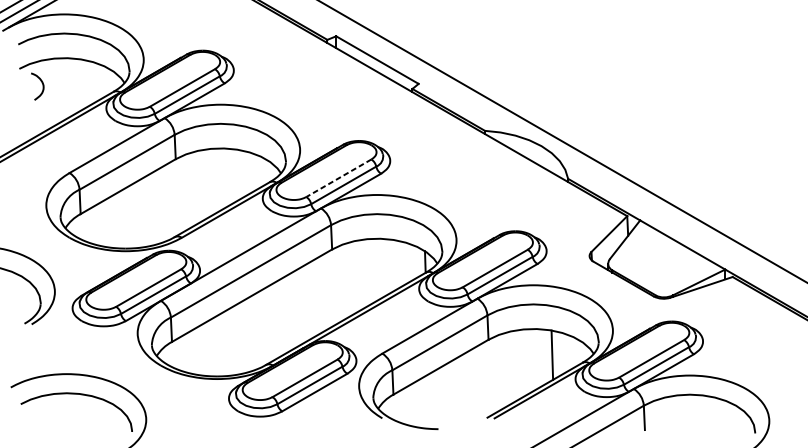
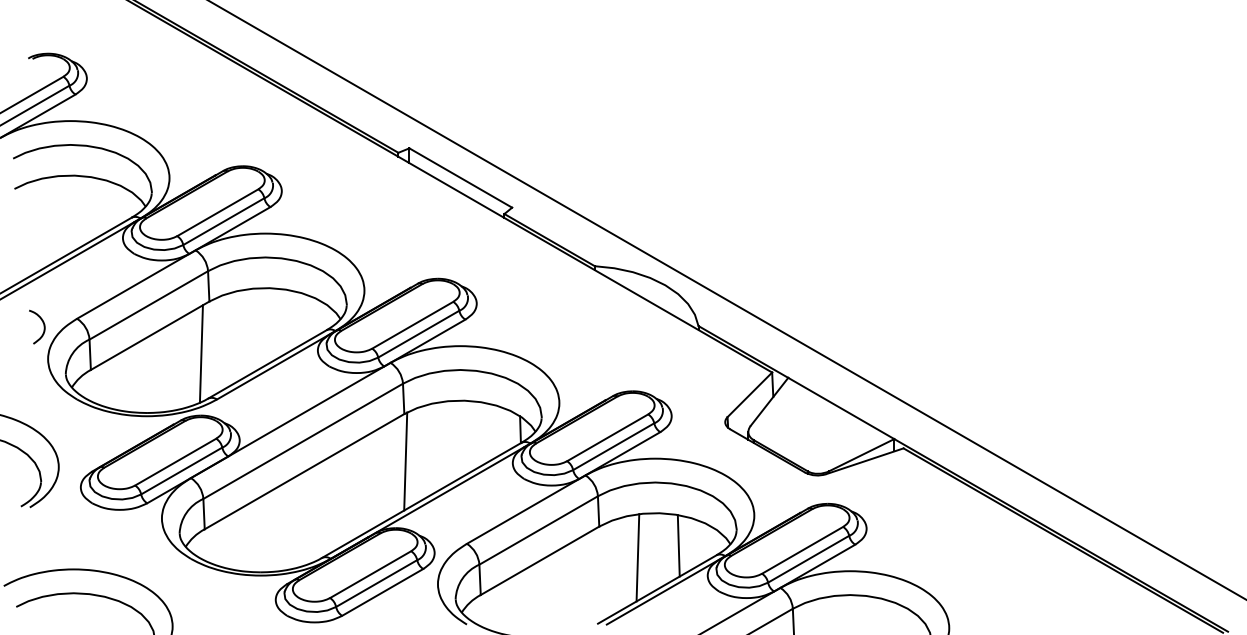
curve: (42, 86) -> (43, 326), moved
line: (338, 178) -> (412, 325), dashed -> solid
line: (168, 200) -> (200, 353), added
line: (333, 287) -> (405, 461), added
line: (519, 364) -> (637, 557), added

